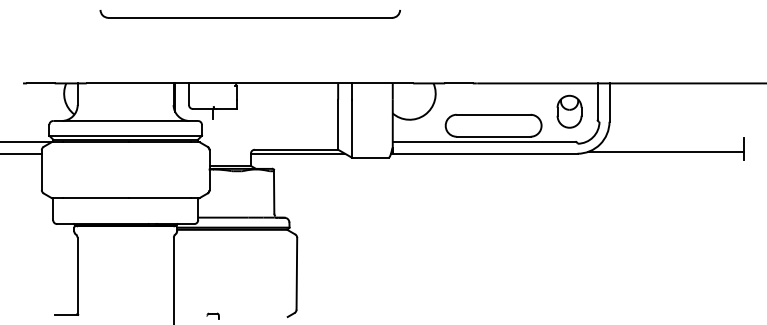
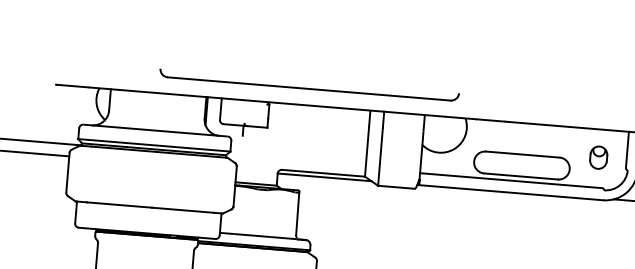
part: (249, 14) -> (308, 85), moved
part: (569, 111) -> (598, 157), size x0.7

